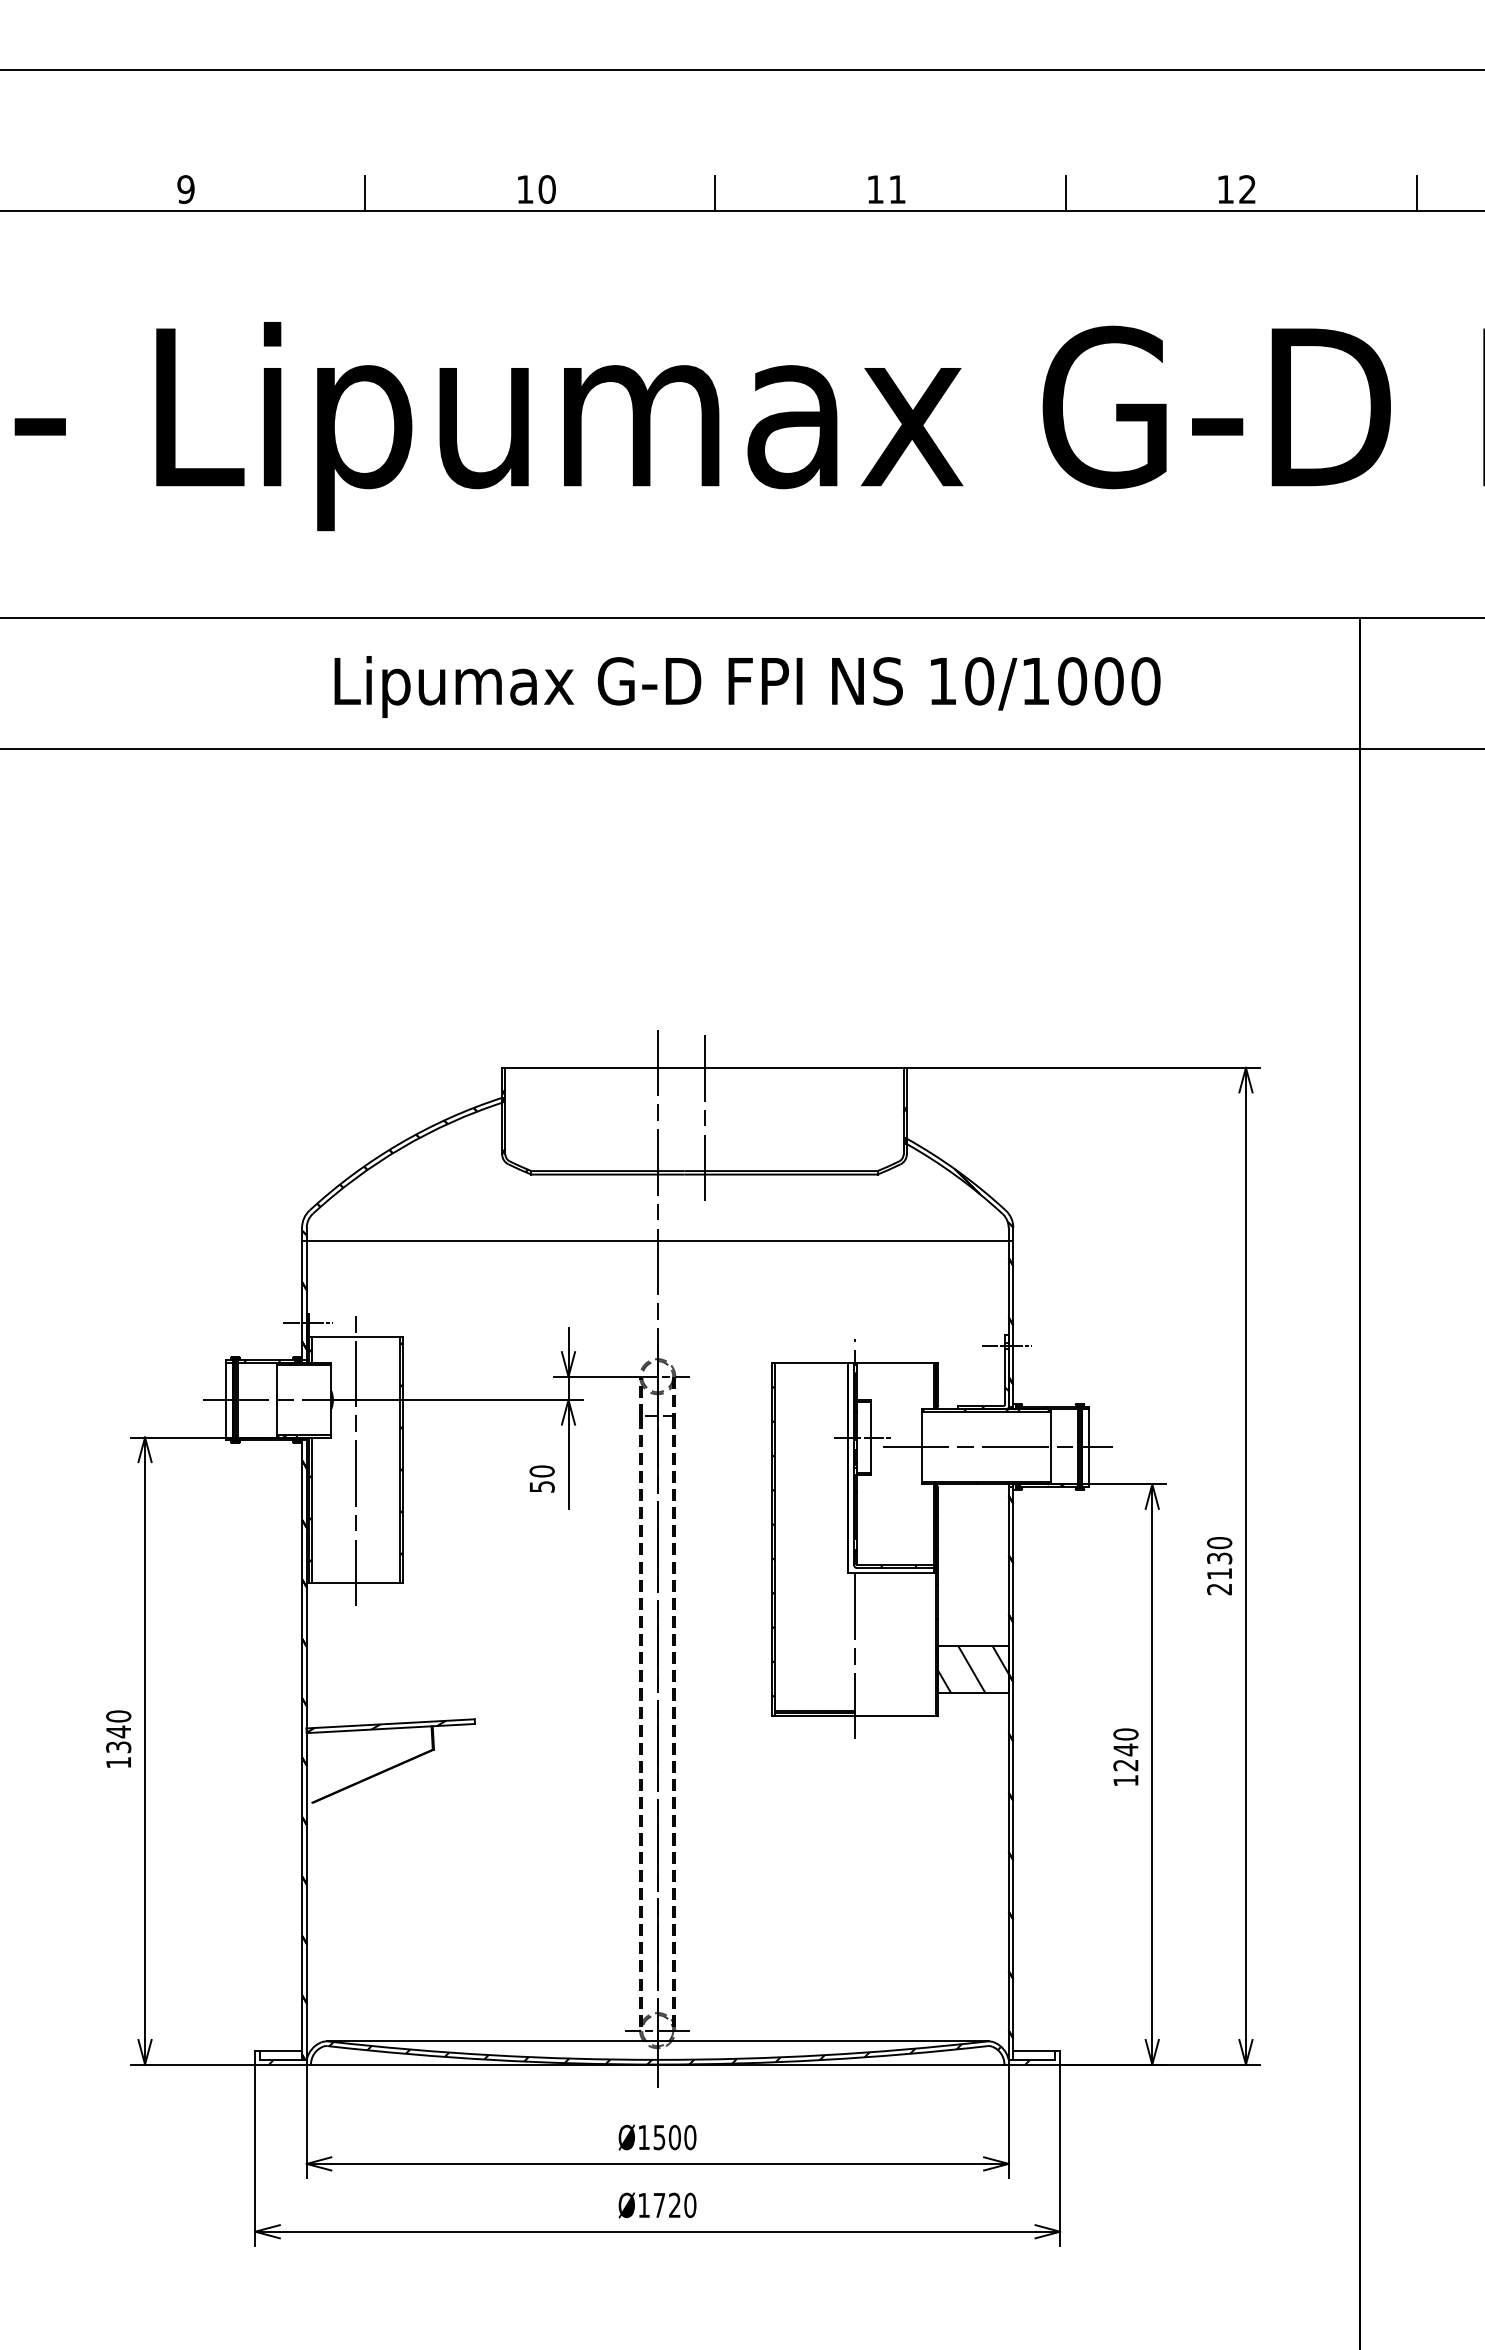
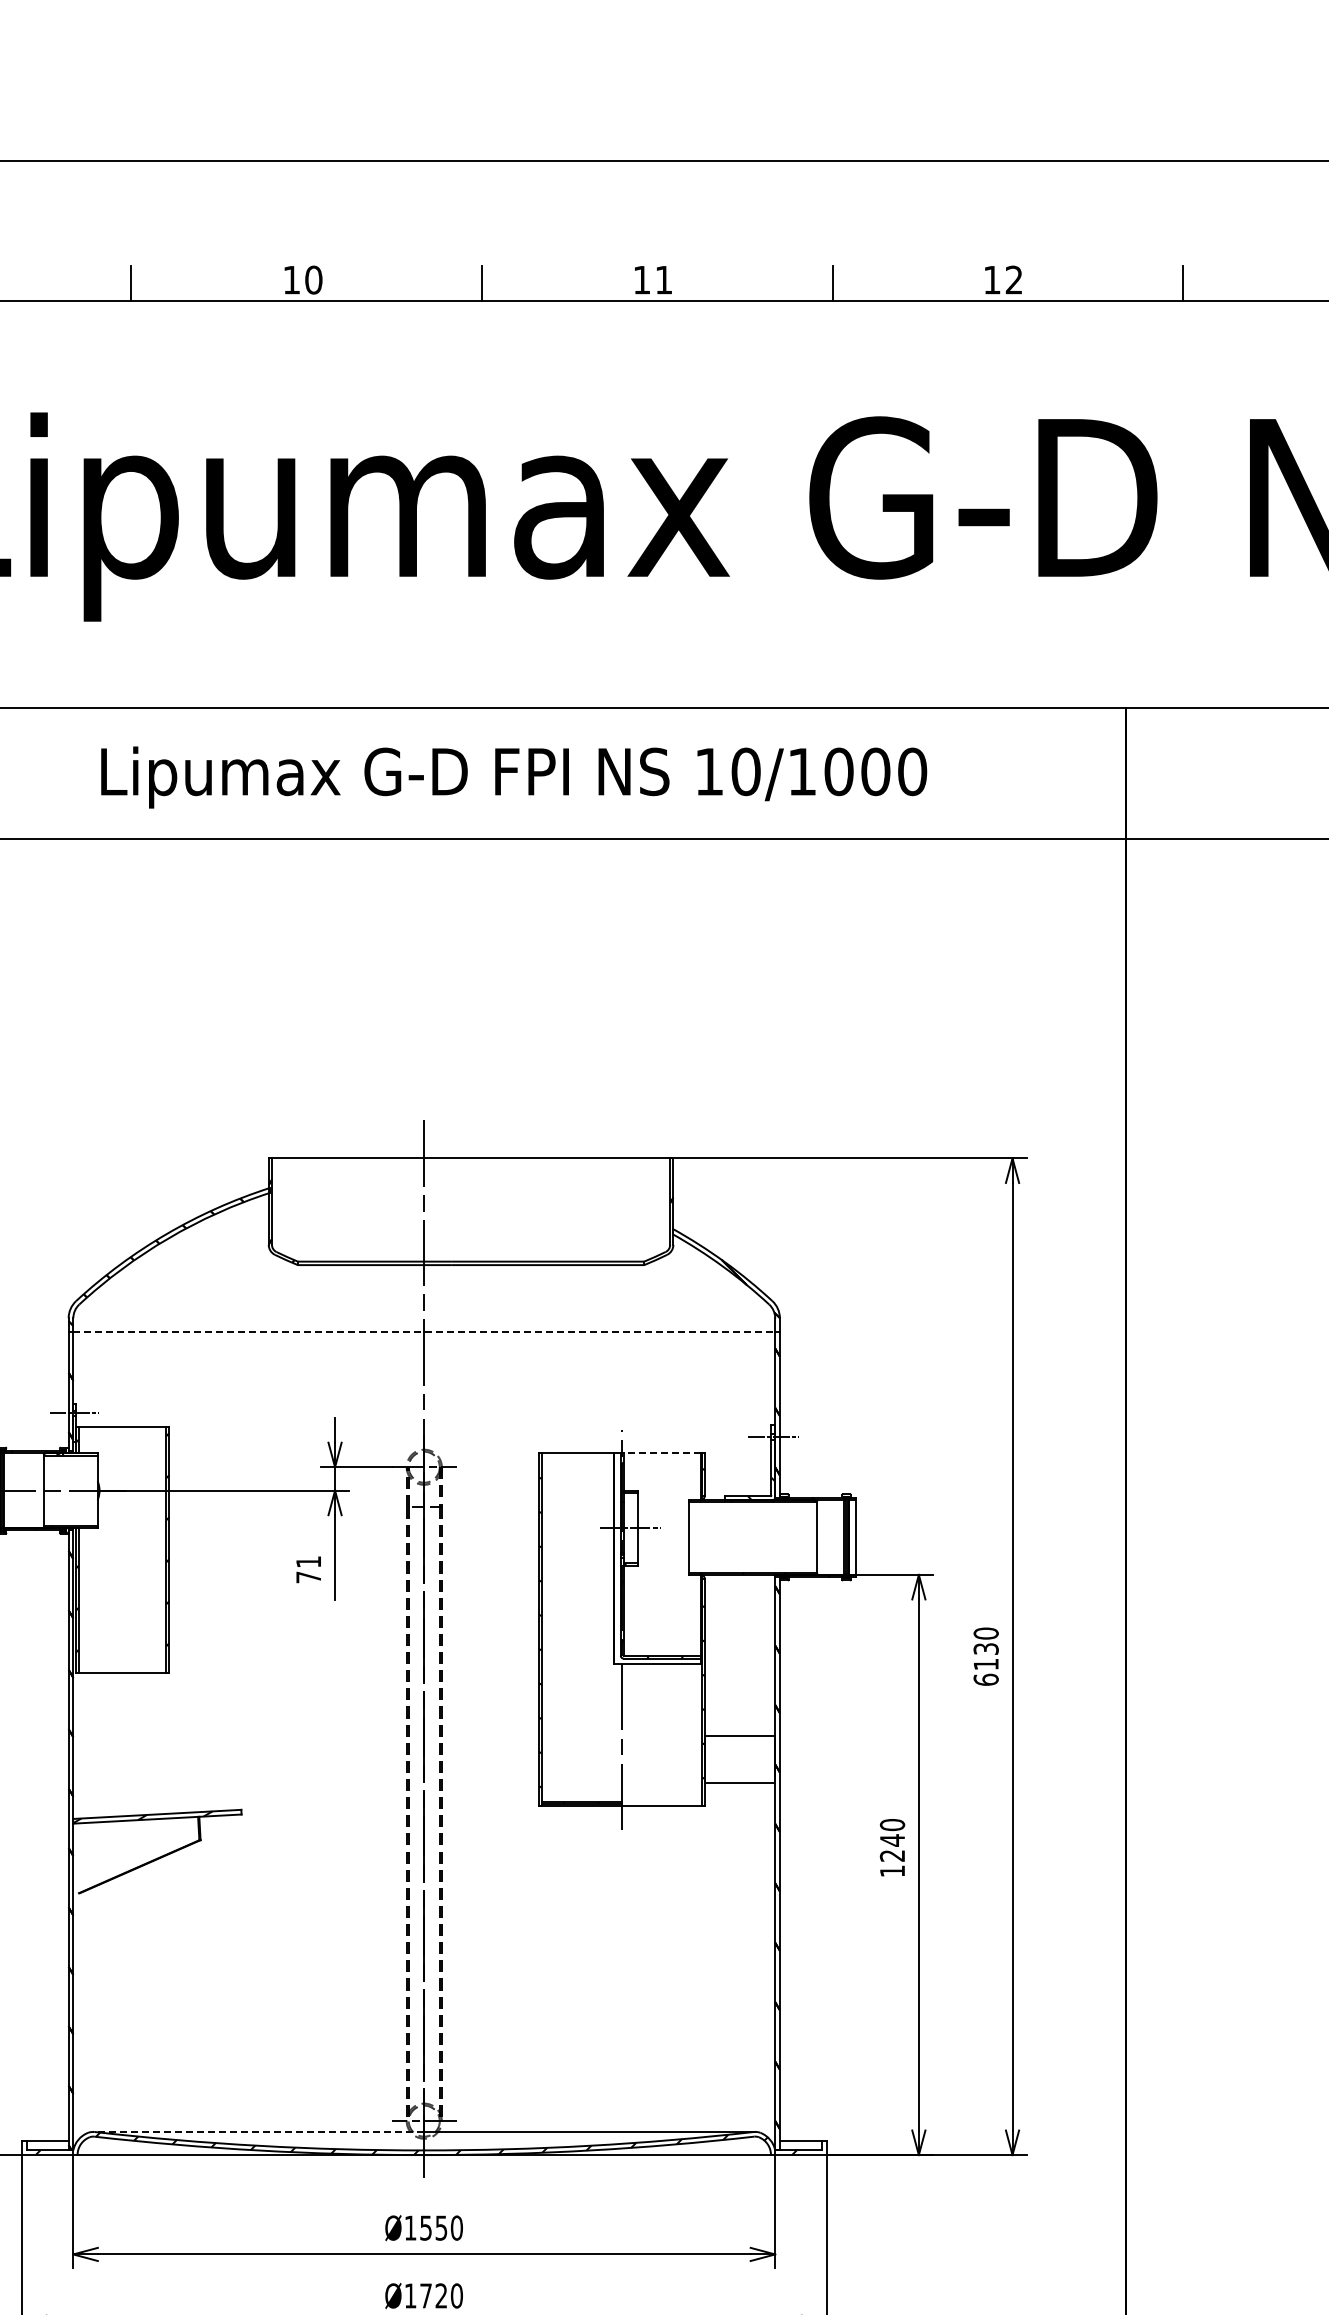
line: (704, 1115) -> (471, 1206), removed
line: (657, 1241) -> (424, 1332), solid -> dashed
line: (895, 1362) -> (662, 1453), solid -> dashed
line: (997, 1446) -> (764, 1537), removed
line: (355, 1459) -> (122, 1550), removed
text: (541, 1478) -> (308, 1569), 50 -> 71
text: (1219, 1589) -> (986, 1680), 2130 -> 6130
hatch: (973, 1668) -> (740, 1759), removed
line: (492, 2041) -> (259, 2132), solid -> dashed
text: (674, 2137) -> (441, 2228), Ø1500 -> Ø1550

